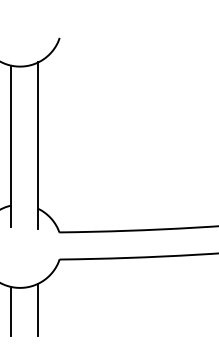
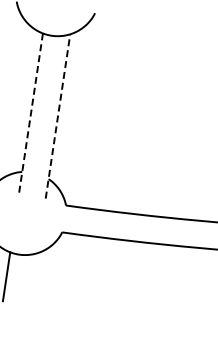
line: (38, 144) -> (58, 115), solid -> dashed
line: (11, 146) -> (31, 113), solid -> dashed
line: (38, 309) -> (33, 278), removed

